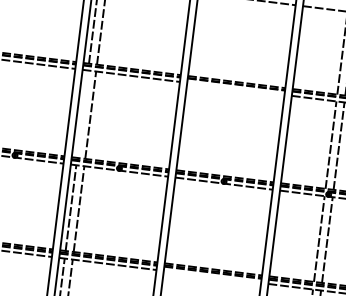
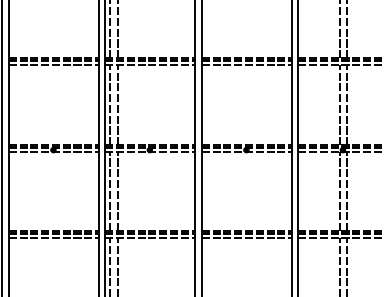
line: (235, 88) -> (246, 64), added
line: (82, 113) -> (110, 104), added
line: (212, 277) -> (246, 238), added

